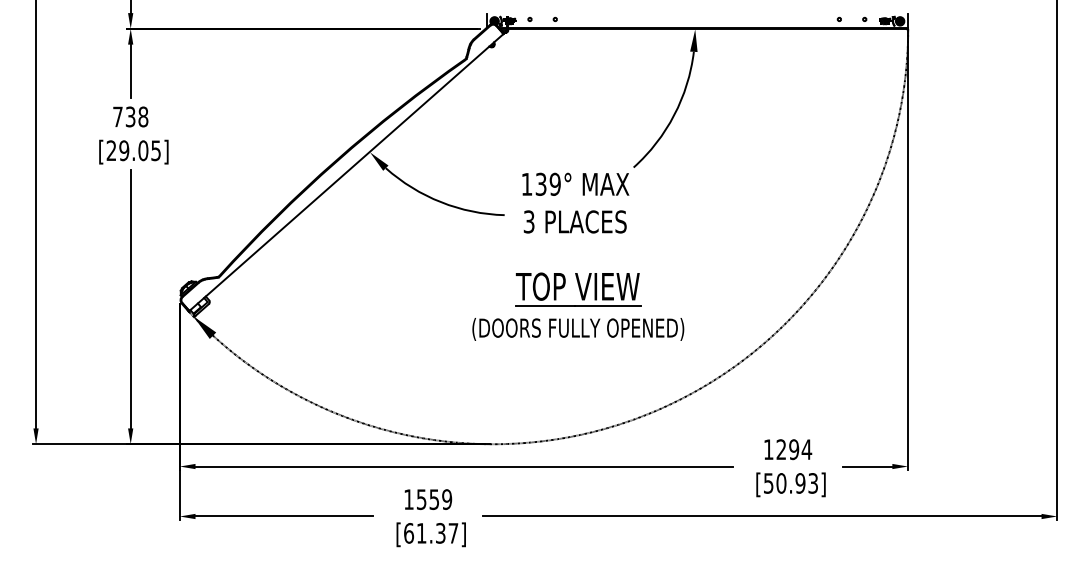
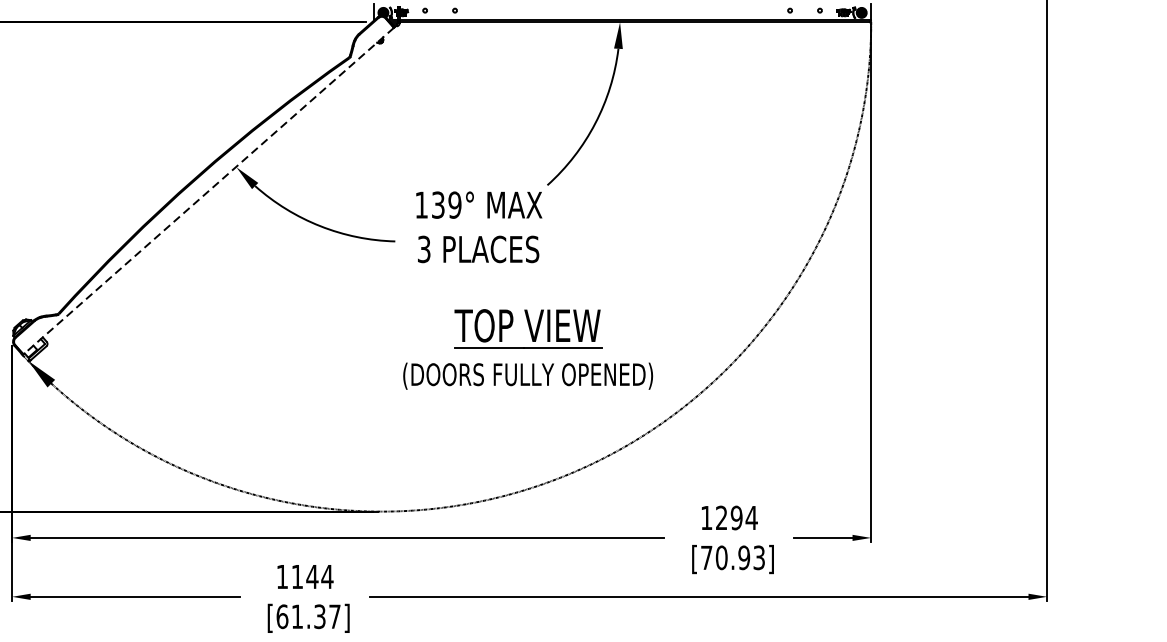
line: (346, 172) -> (208, 191), solid -> dashed
part: (578, 306) -> (528, 349), moved
text: (768, 483) -> (706, 557), [50.93] -> [70.93]
text: (434, 499) -> (312, 576), 1559 -> 1144

